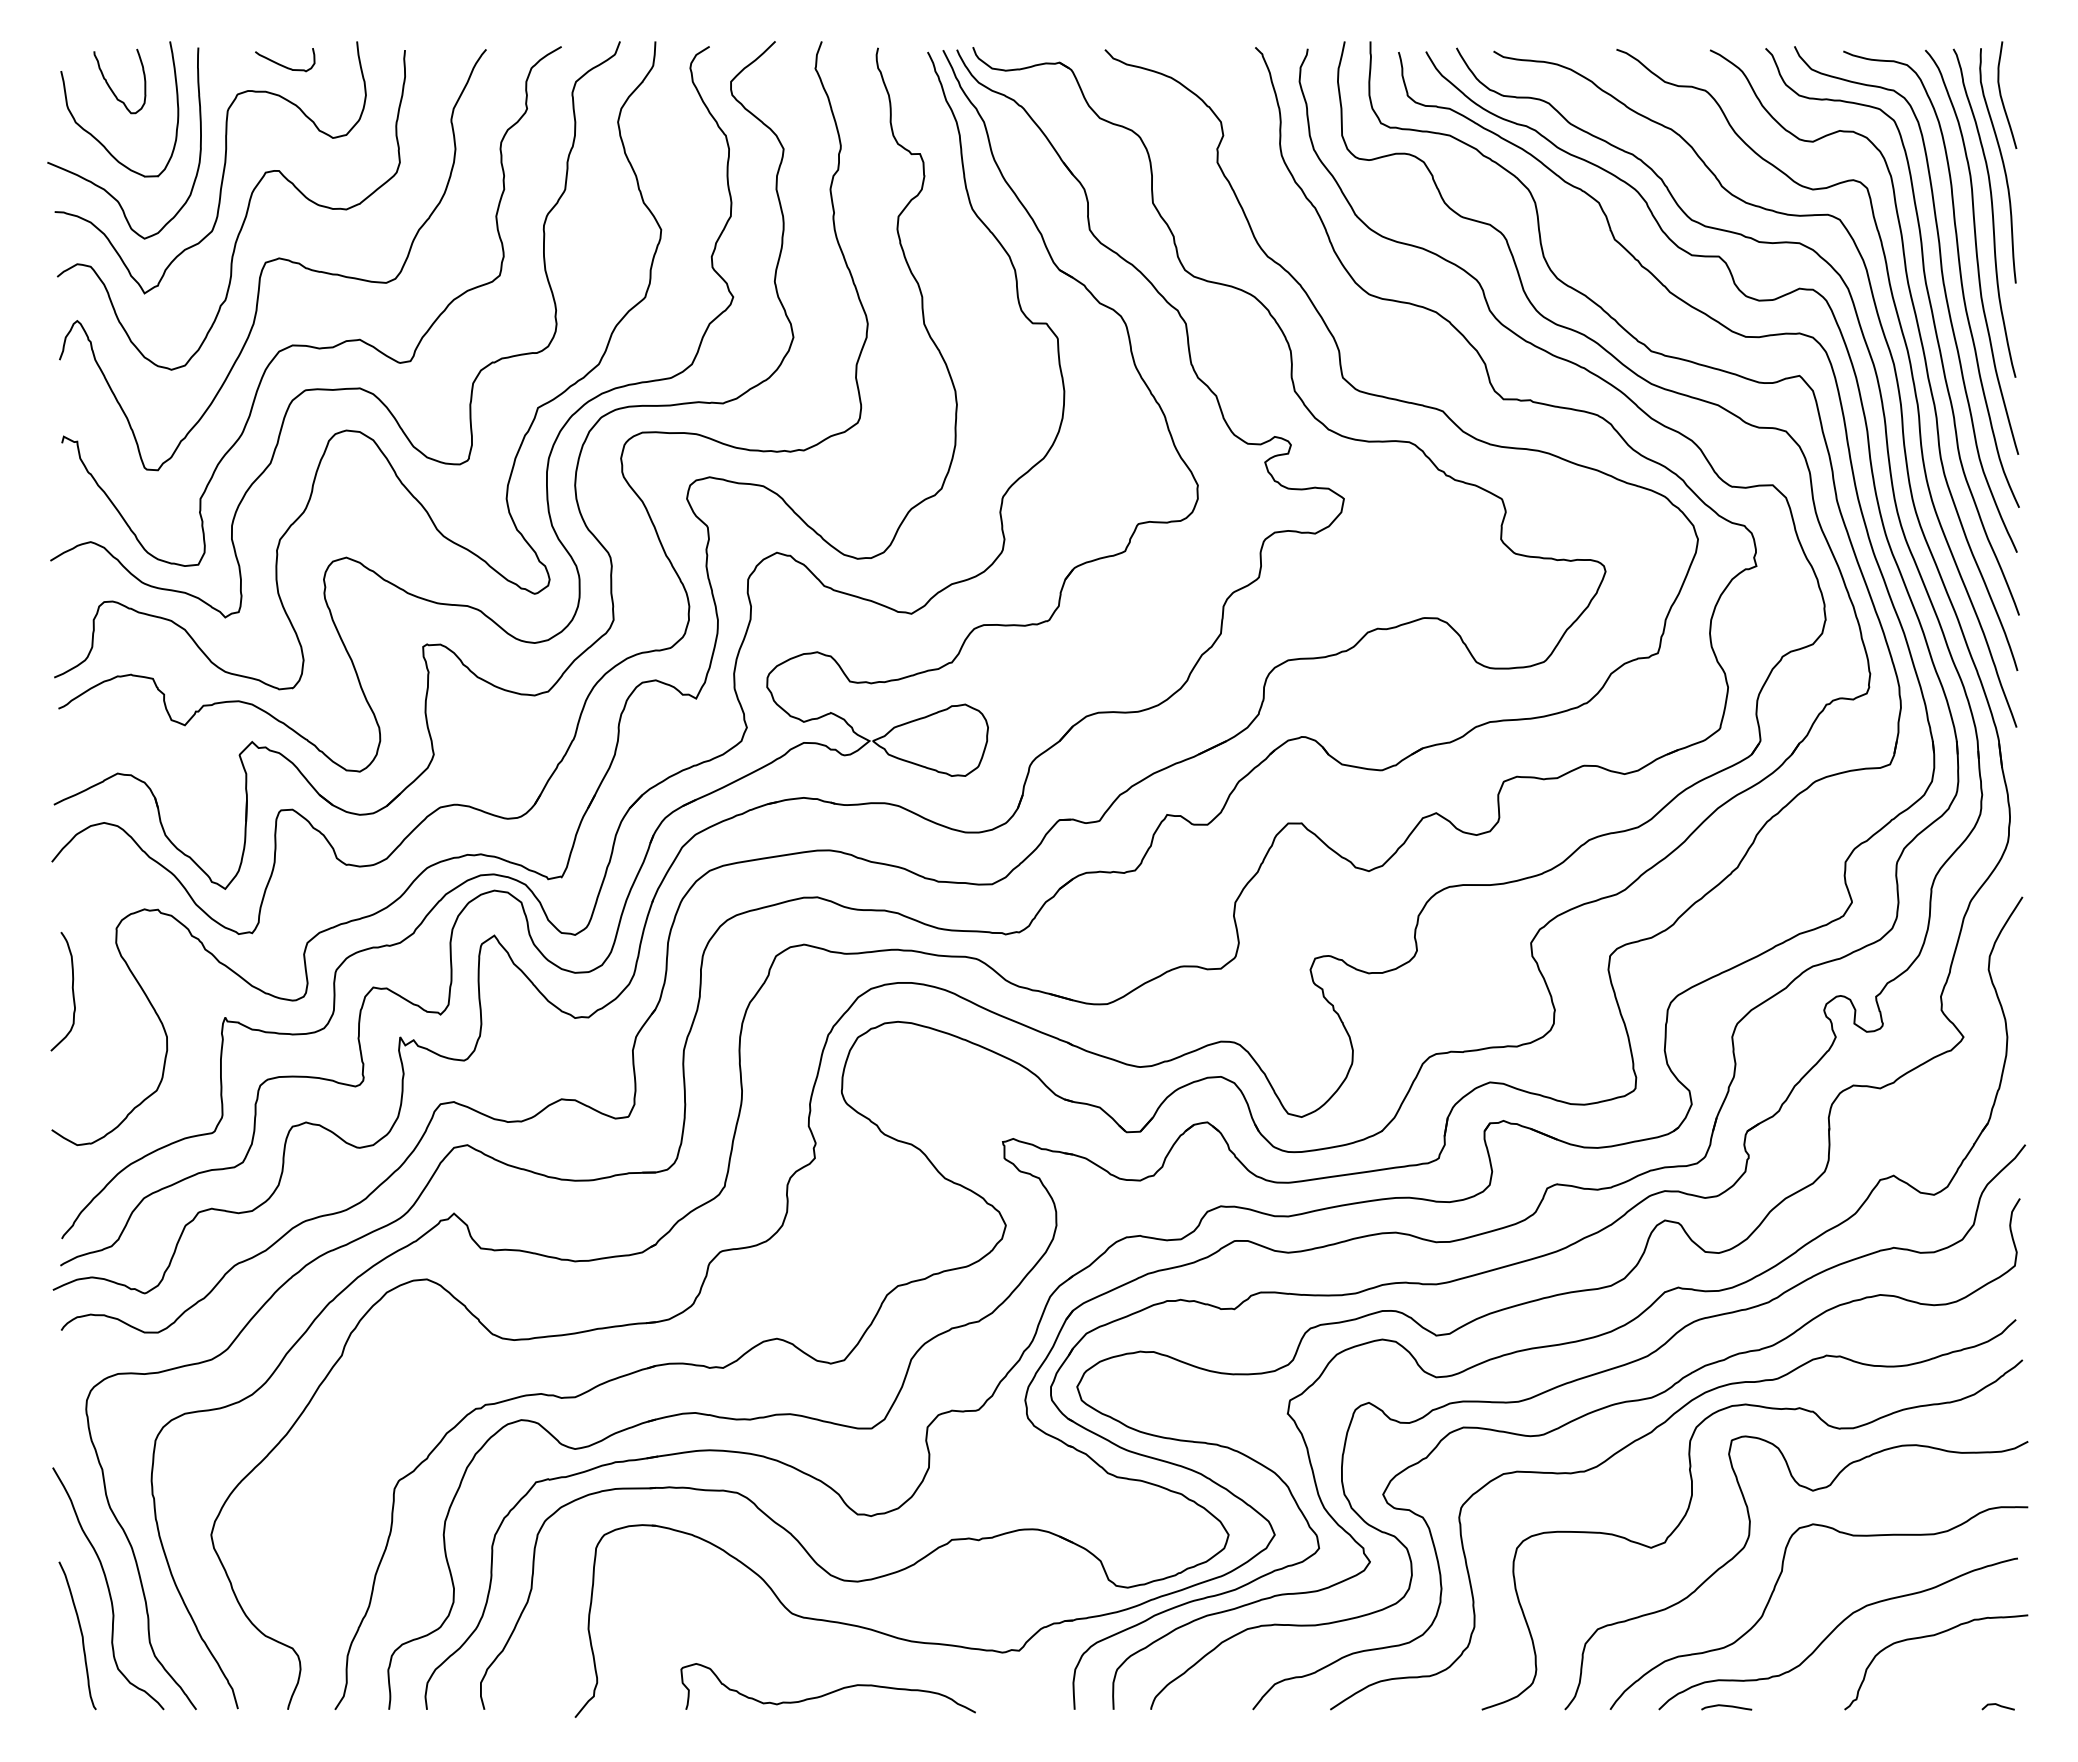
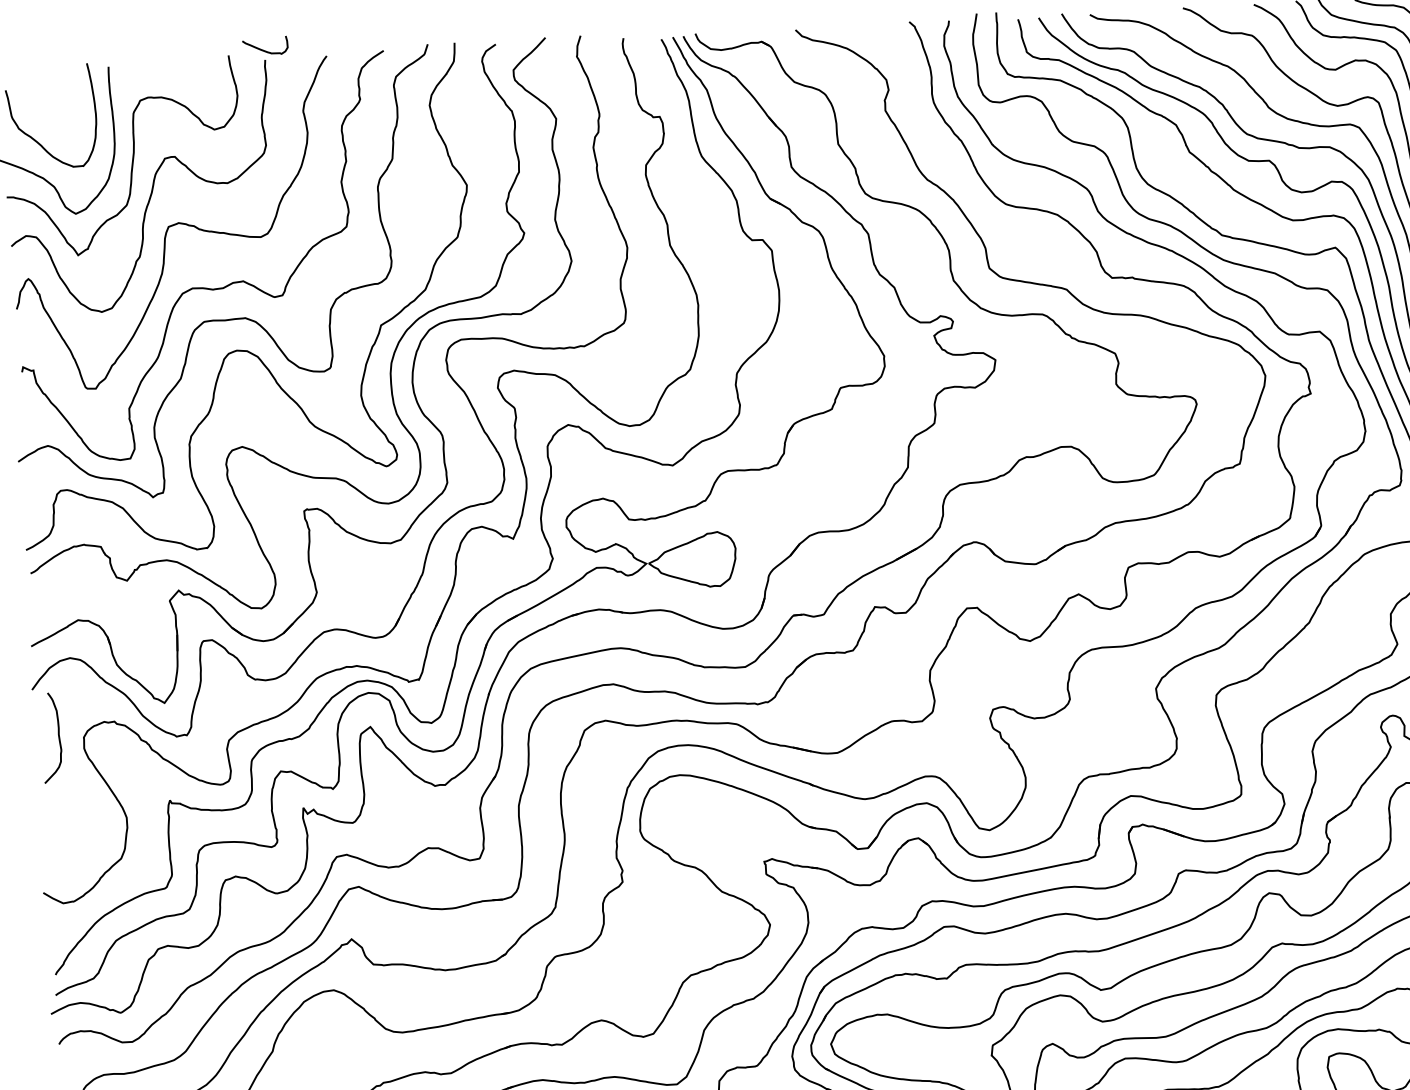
curve: (282, 64) -> (263, 49), moved
curve: (110, 86) -> (43, 99), removed
curve: (71, 987) -> (57, 734), moved

